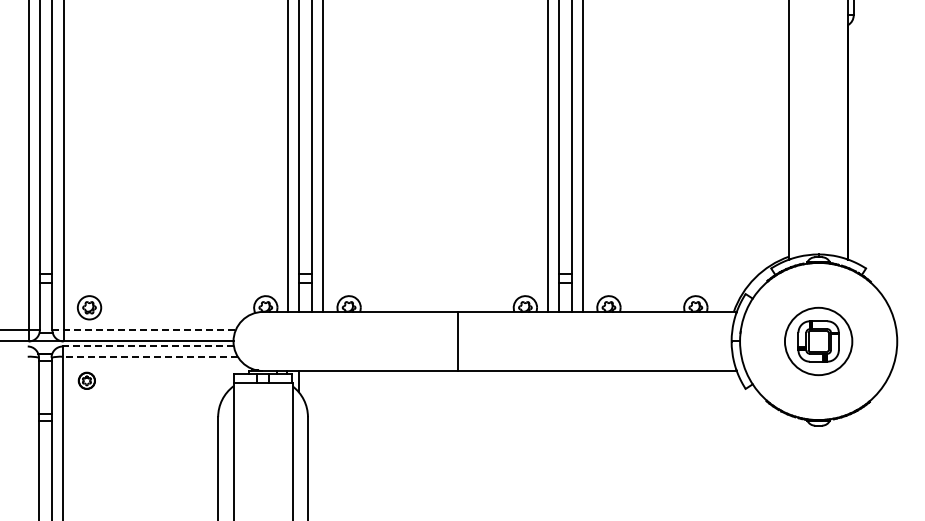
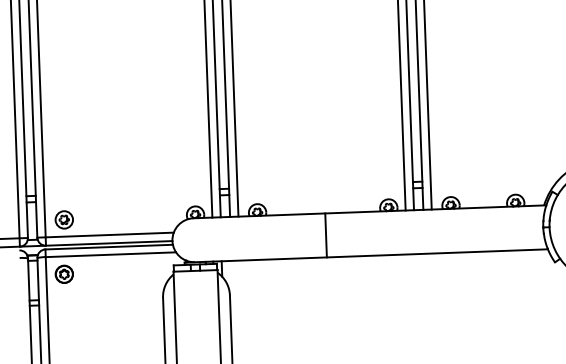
line: (144, 330) -> (105, 235), dashed -> solid
line: (457, 341) -> (325, 235), moved
line: (148, 346) -> (109, 247), dashed -> solid
line: (150, 356) -> (111, 254), dashed -> solid
part: (86, 380) -> (64, 274), size x1.43

